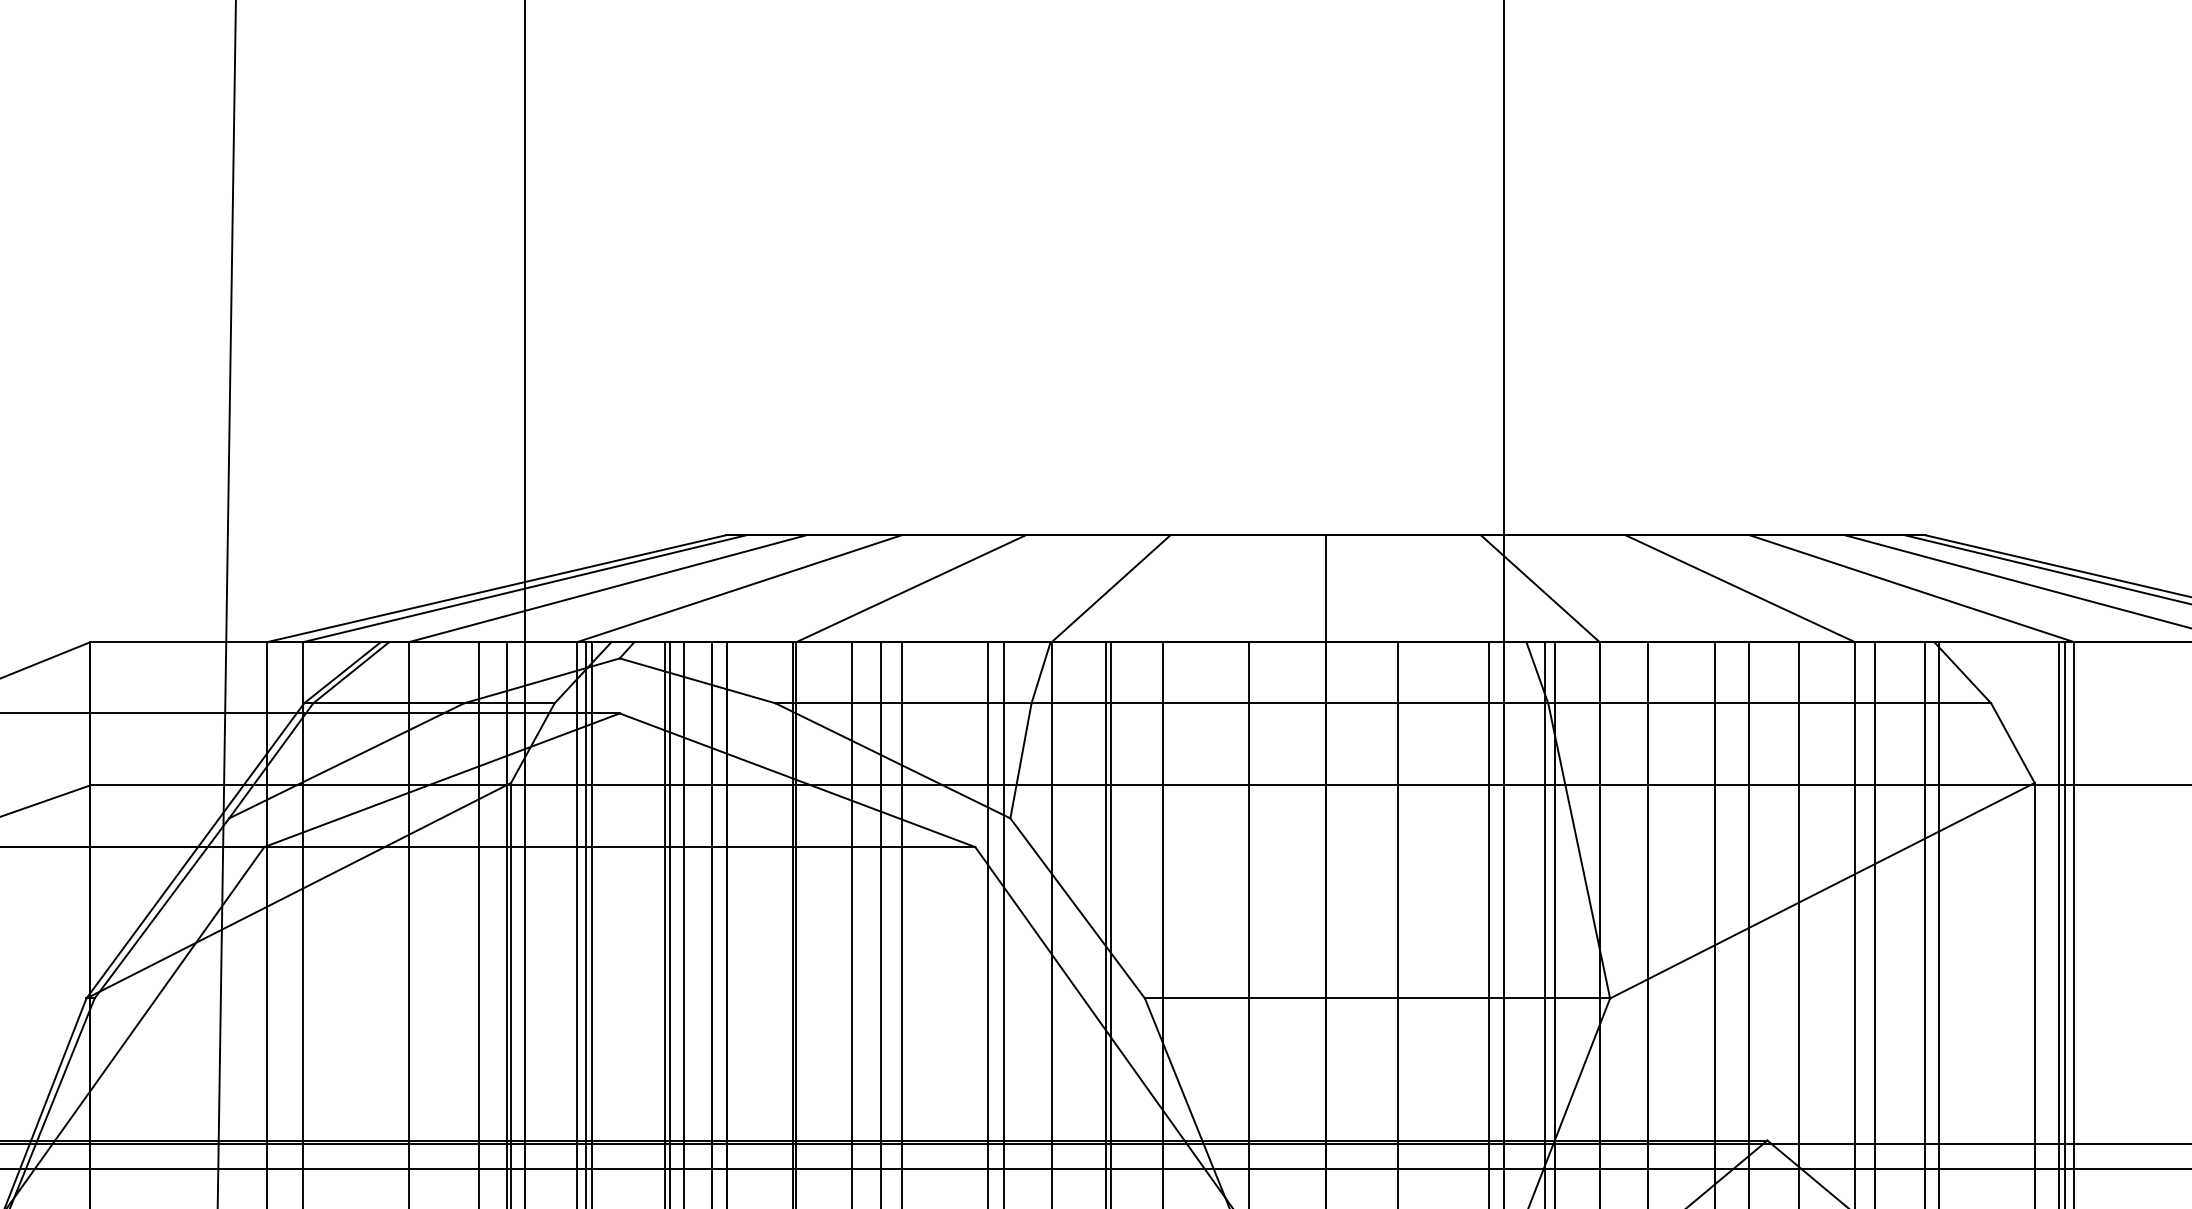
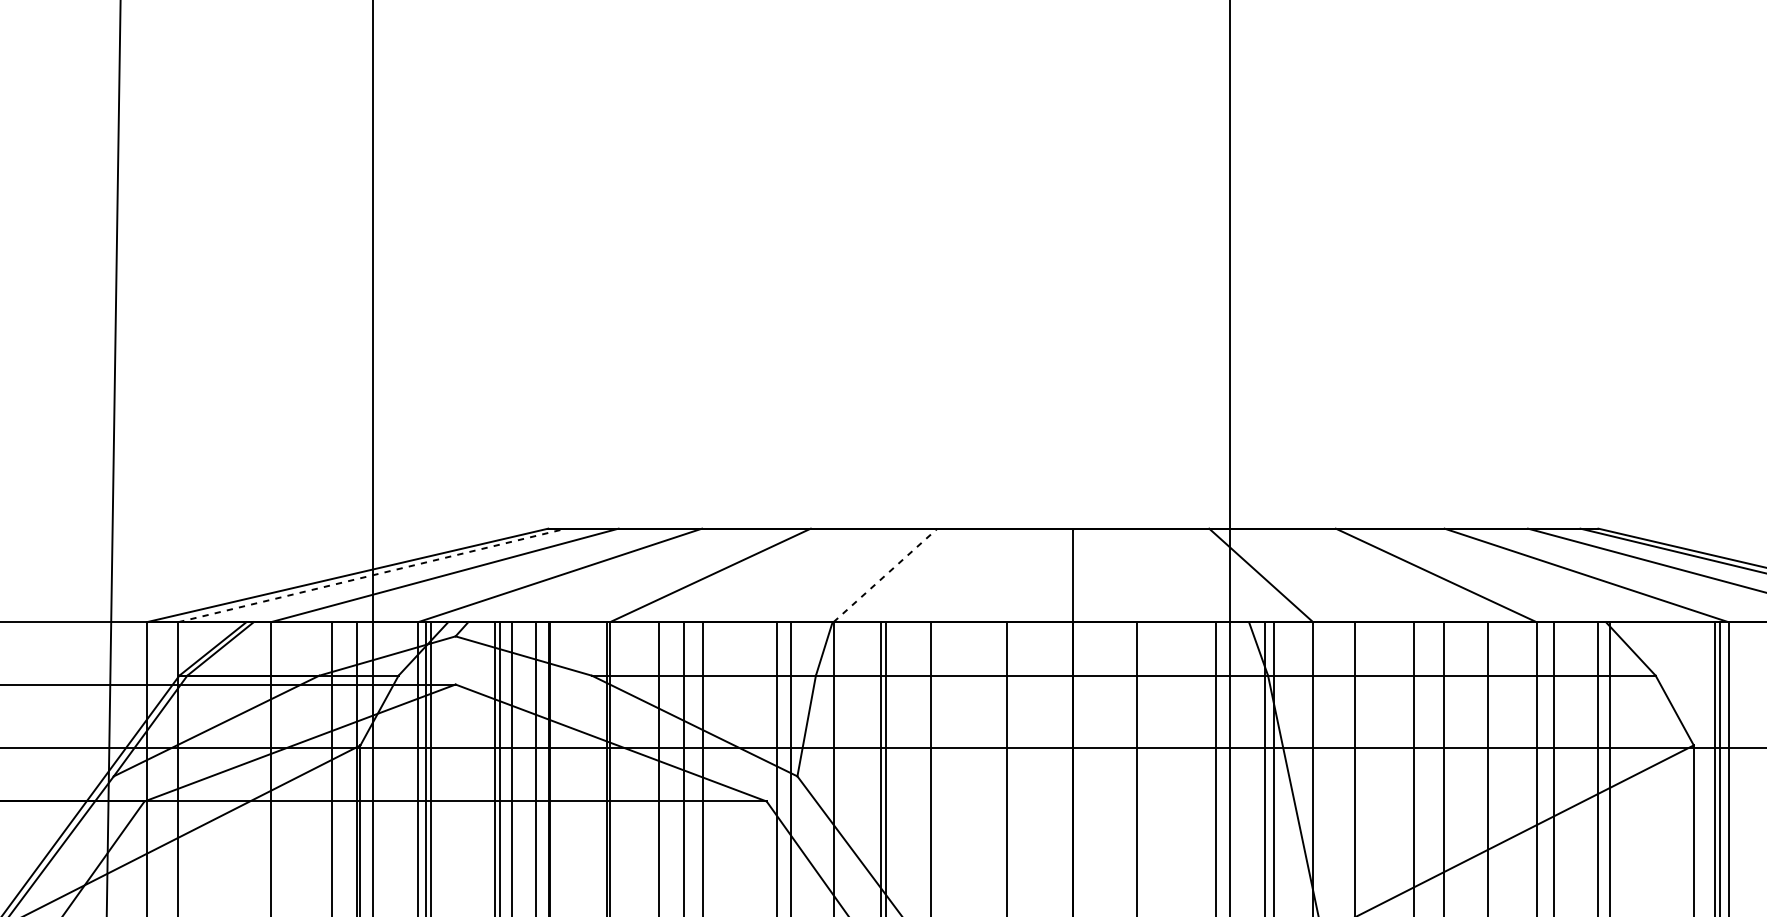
line: (524, 588) -> (372, 575), solid -> dashed
line: (1111, 588) -> (885, 575), solid -> dashed

